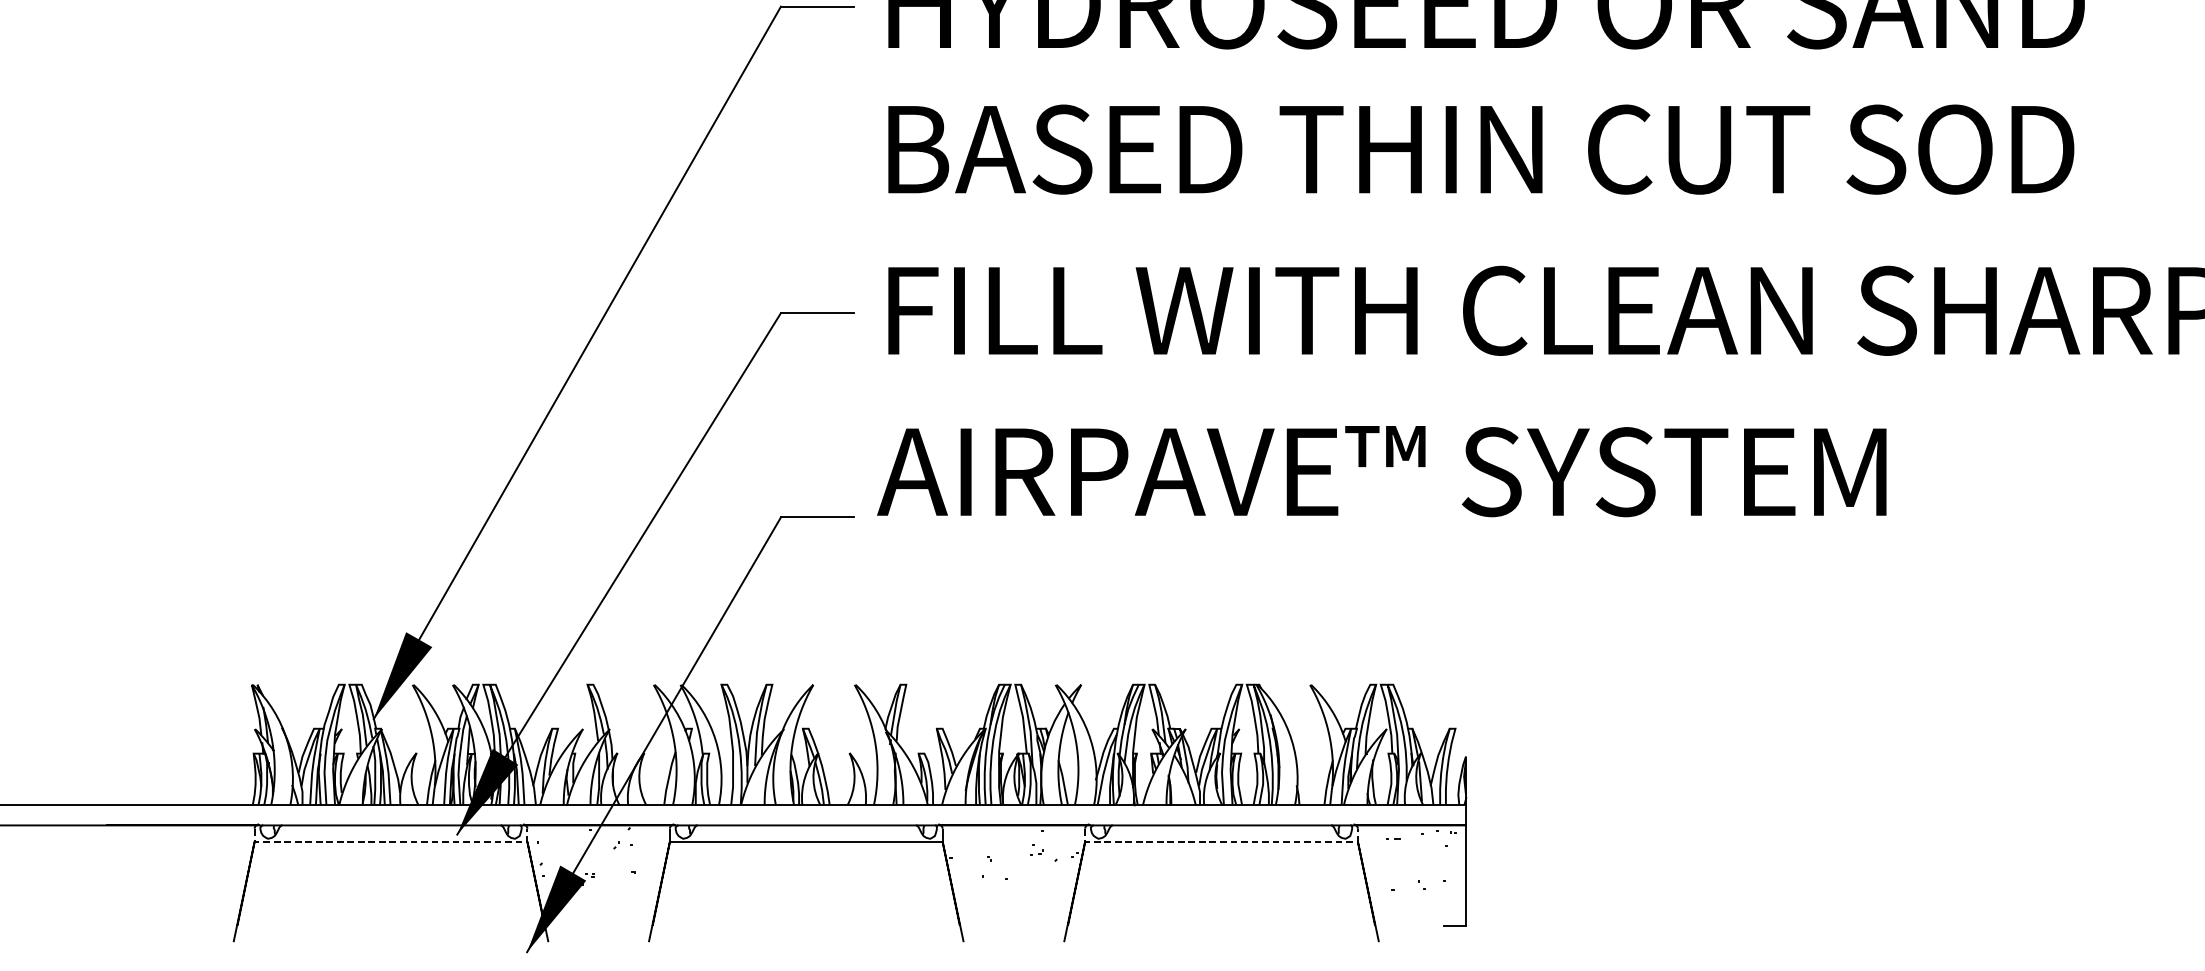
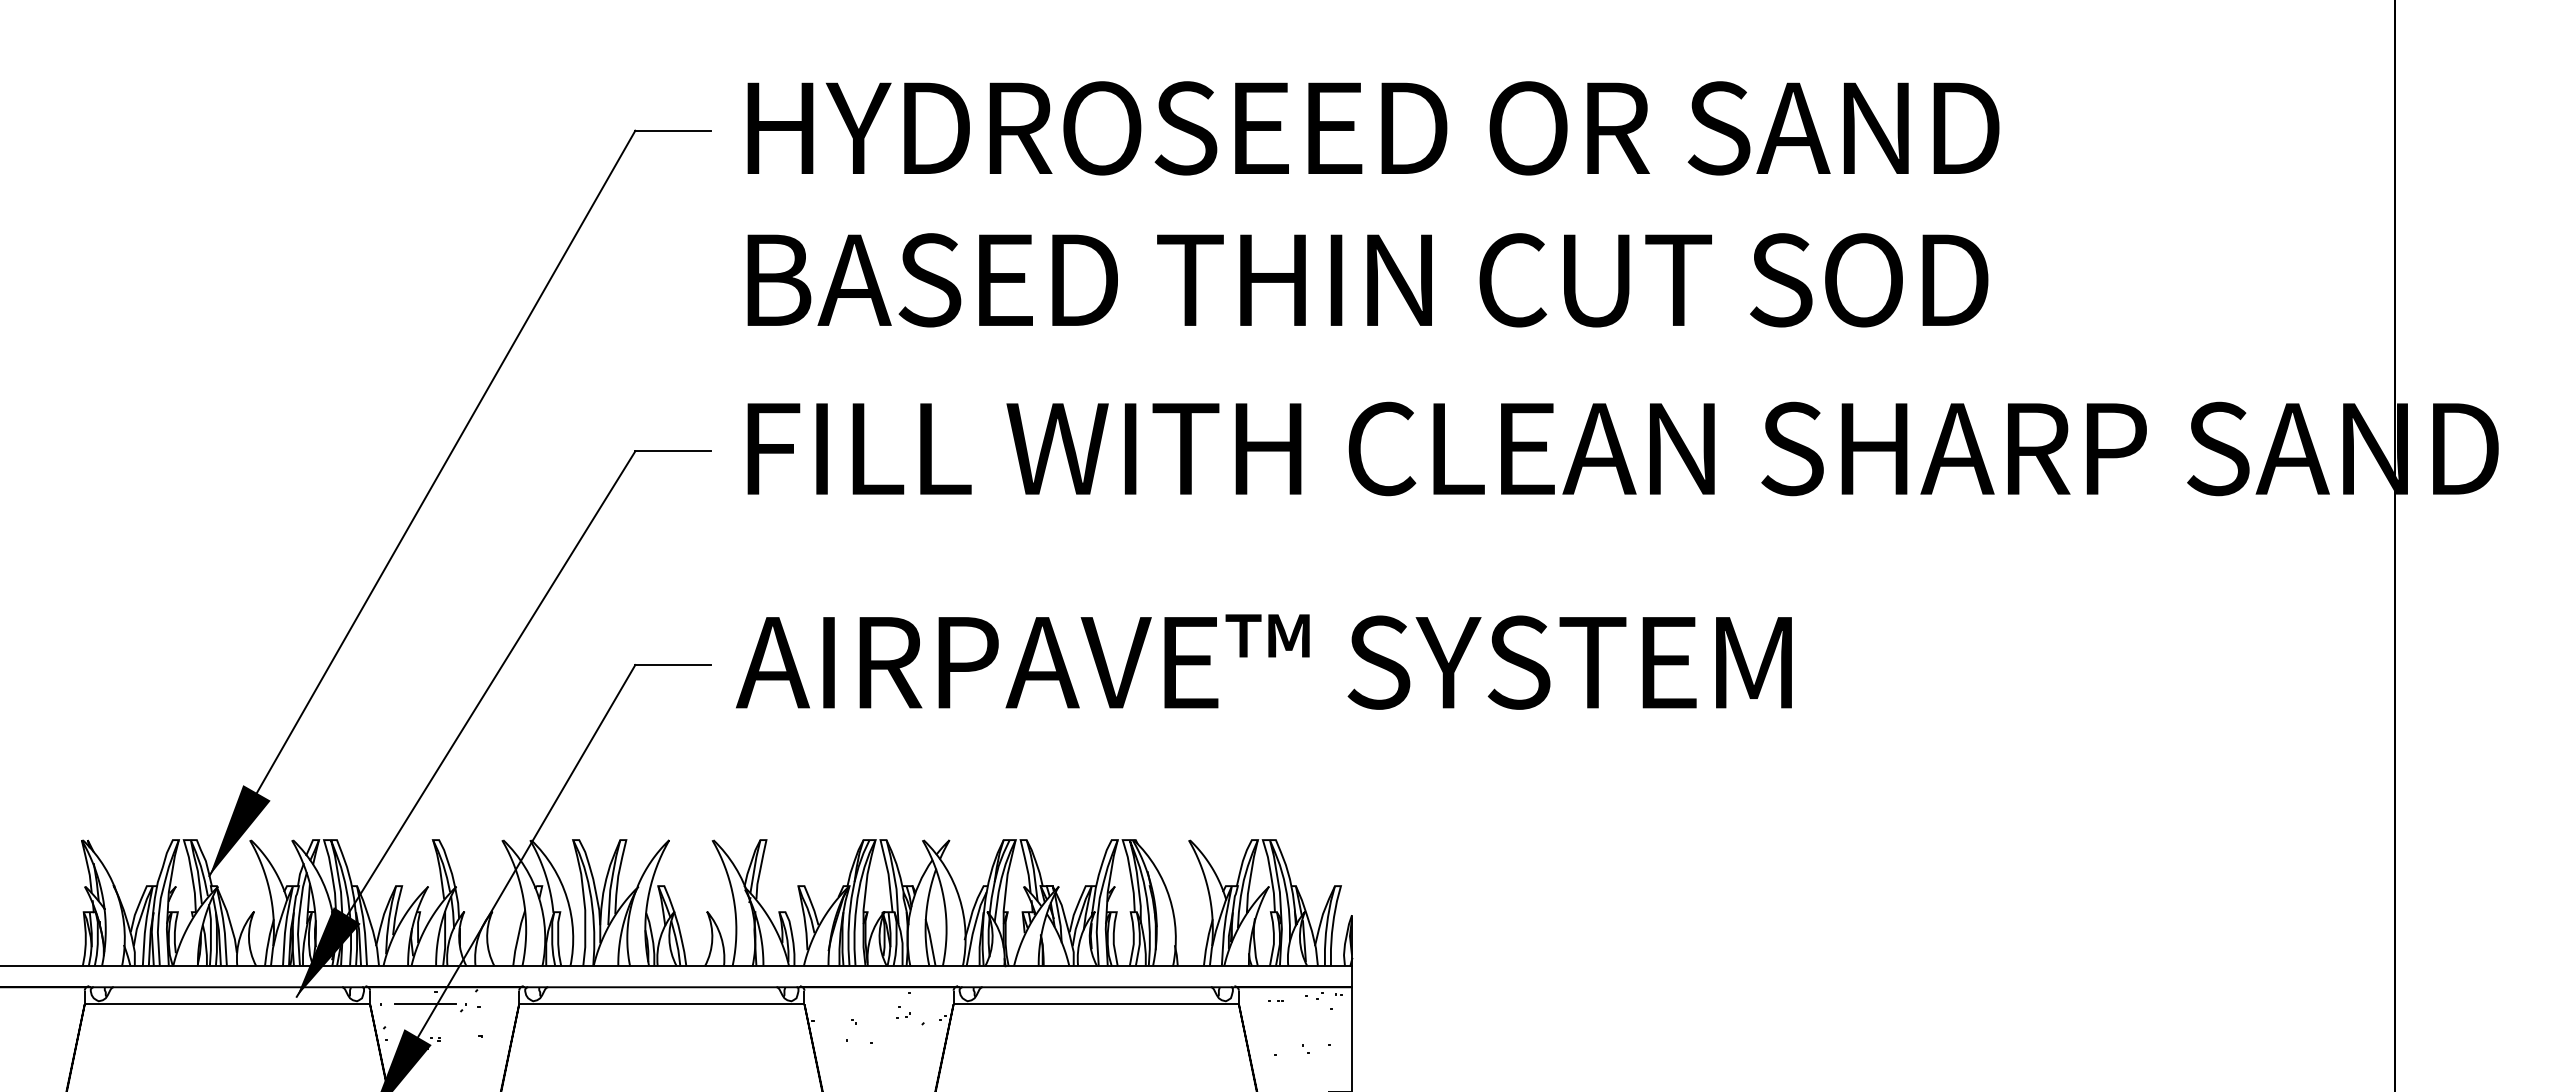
text: (1381, 471) -> (1263, 661), moved
line: (391, 841) -> (227, 1004), dashed -> solid
line: (580, 841) -> (425, 1004), added
line: (1221, 841) -> (1096, 1004), dashed -> solid

